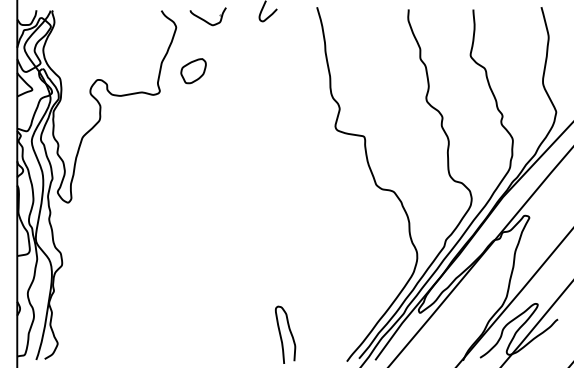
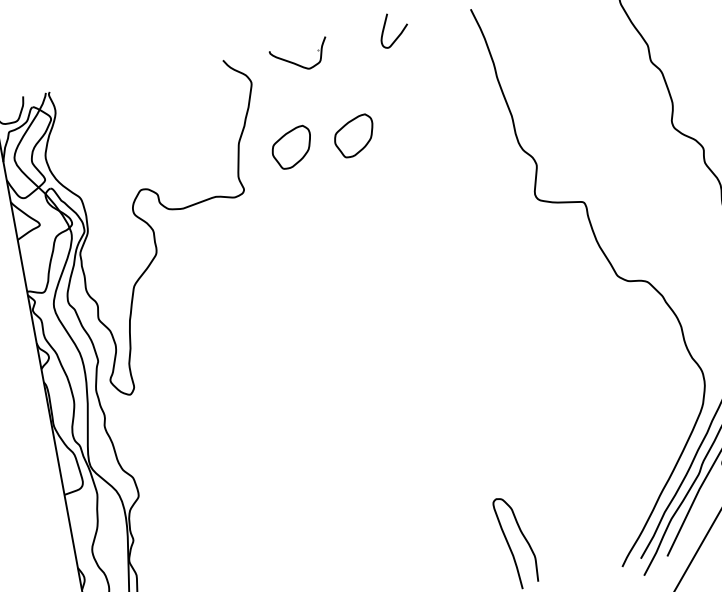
part: (232, 71) -> (354, 136), added

